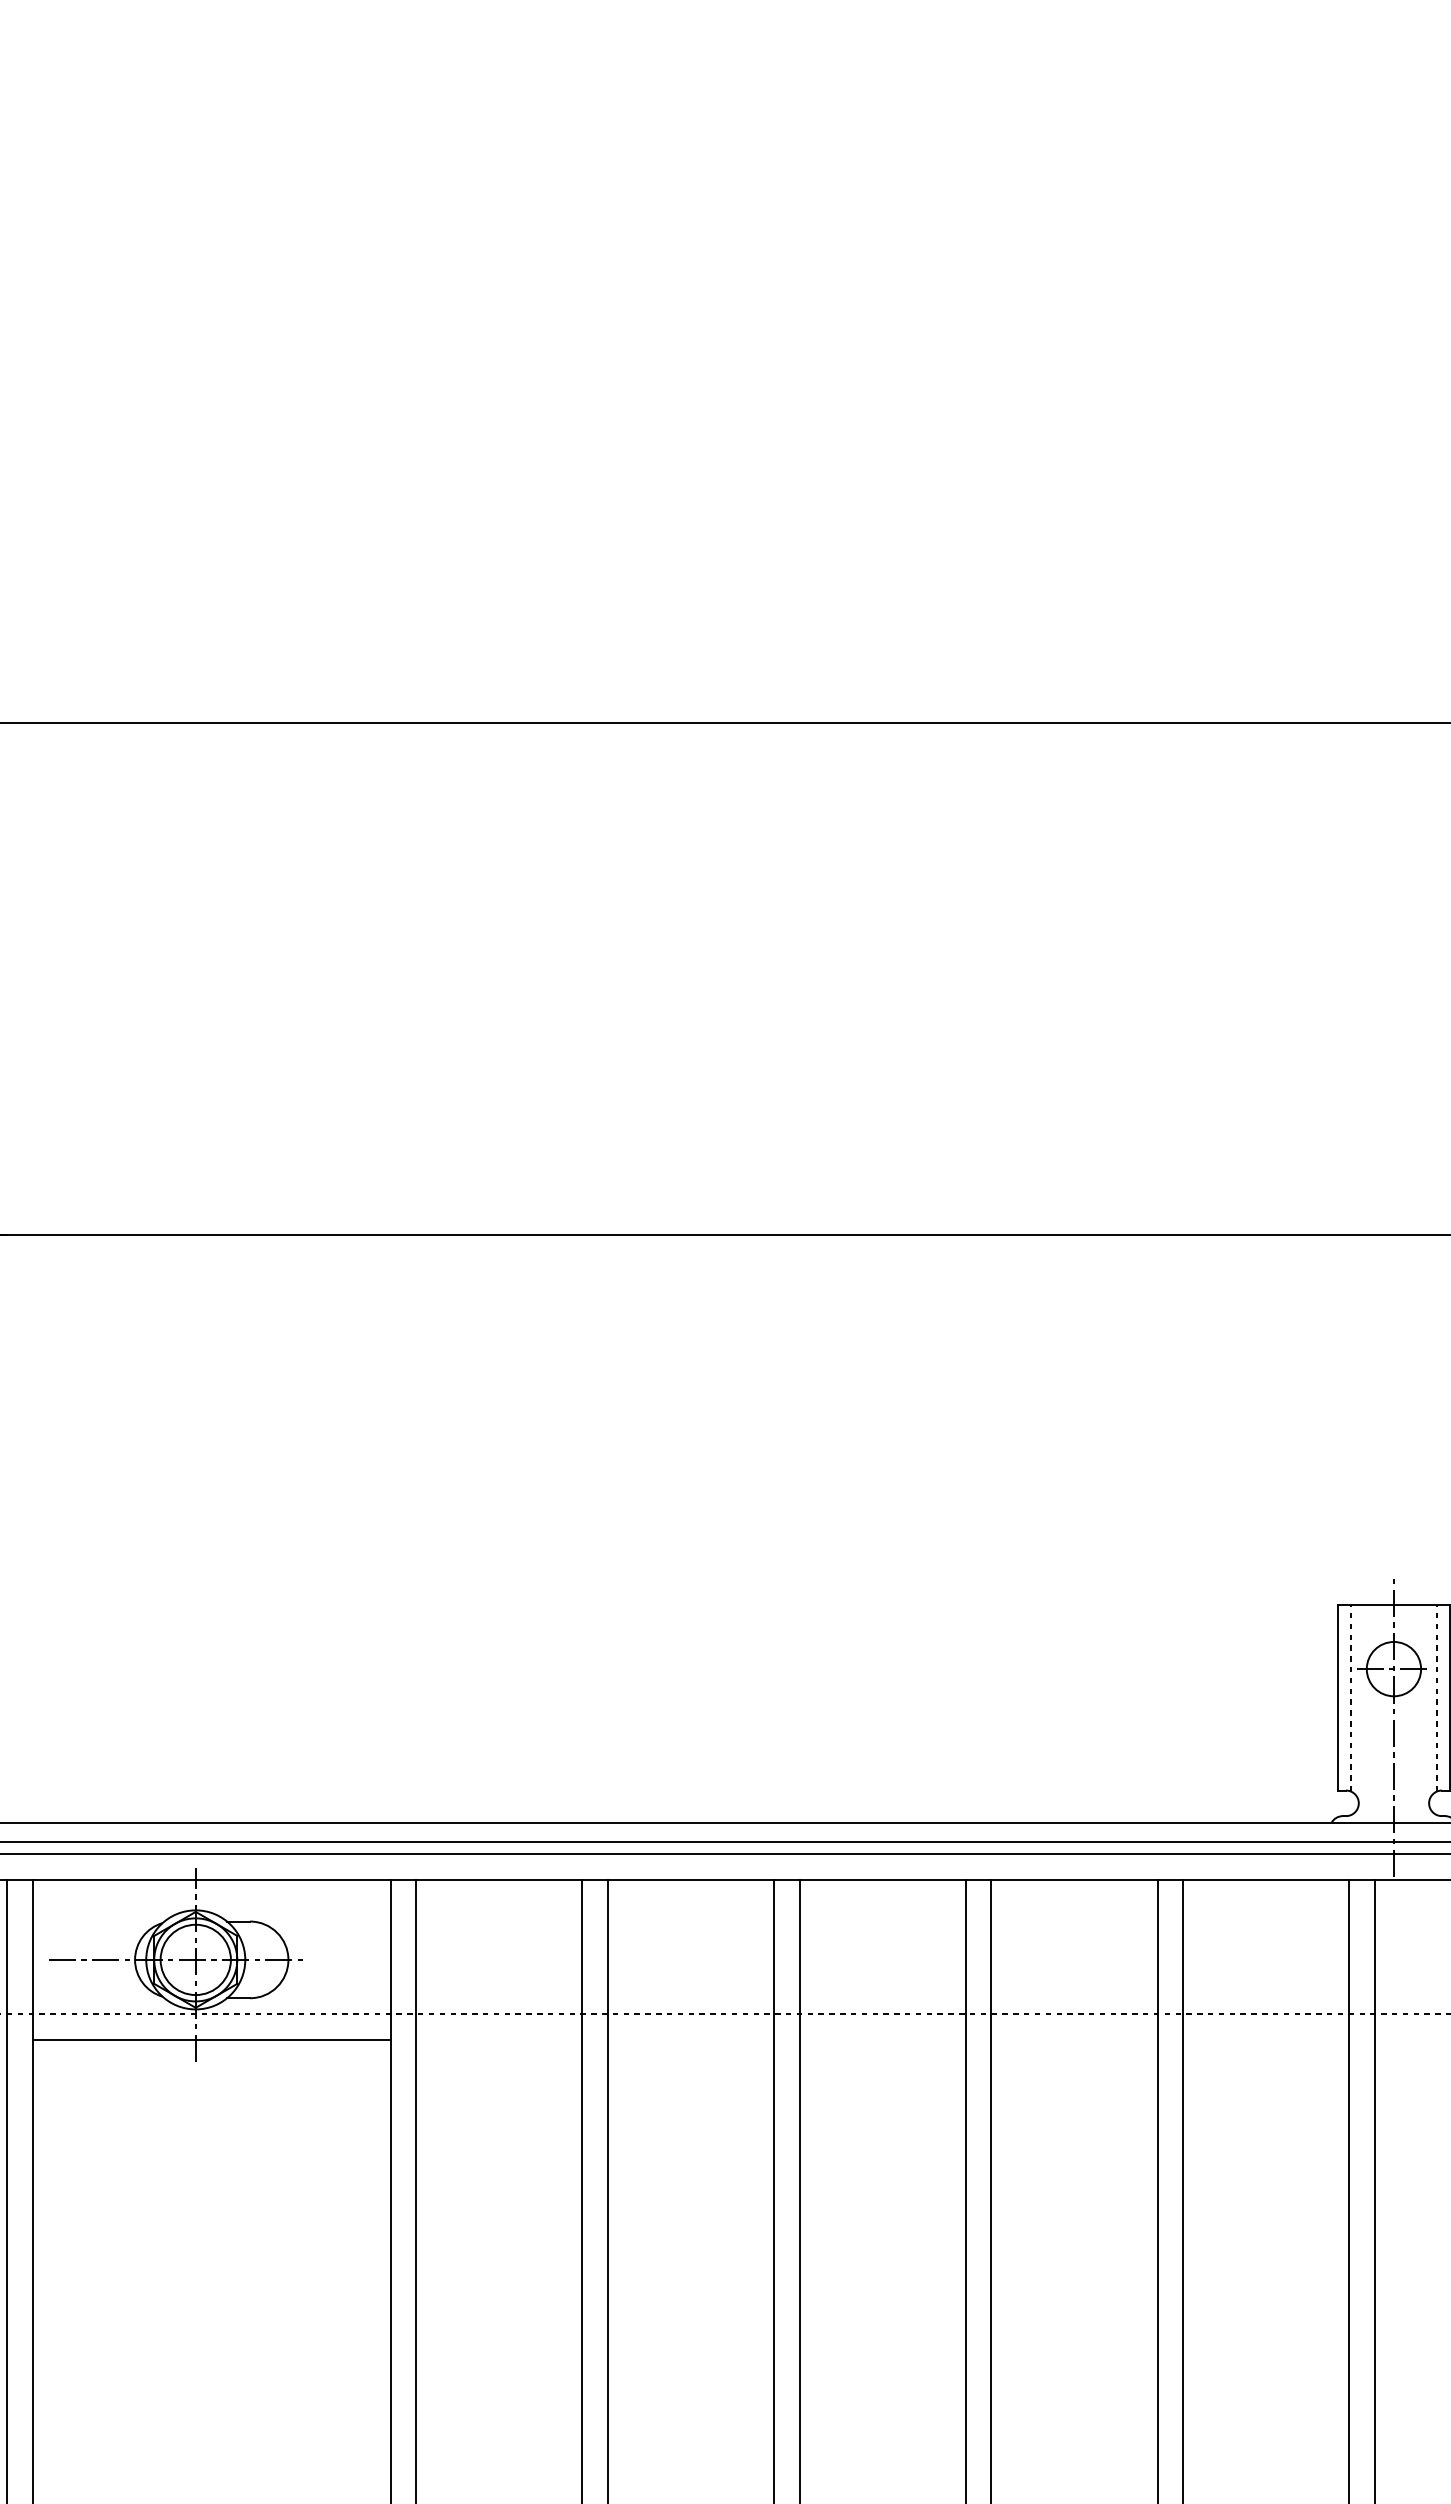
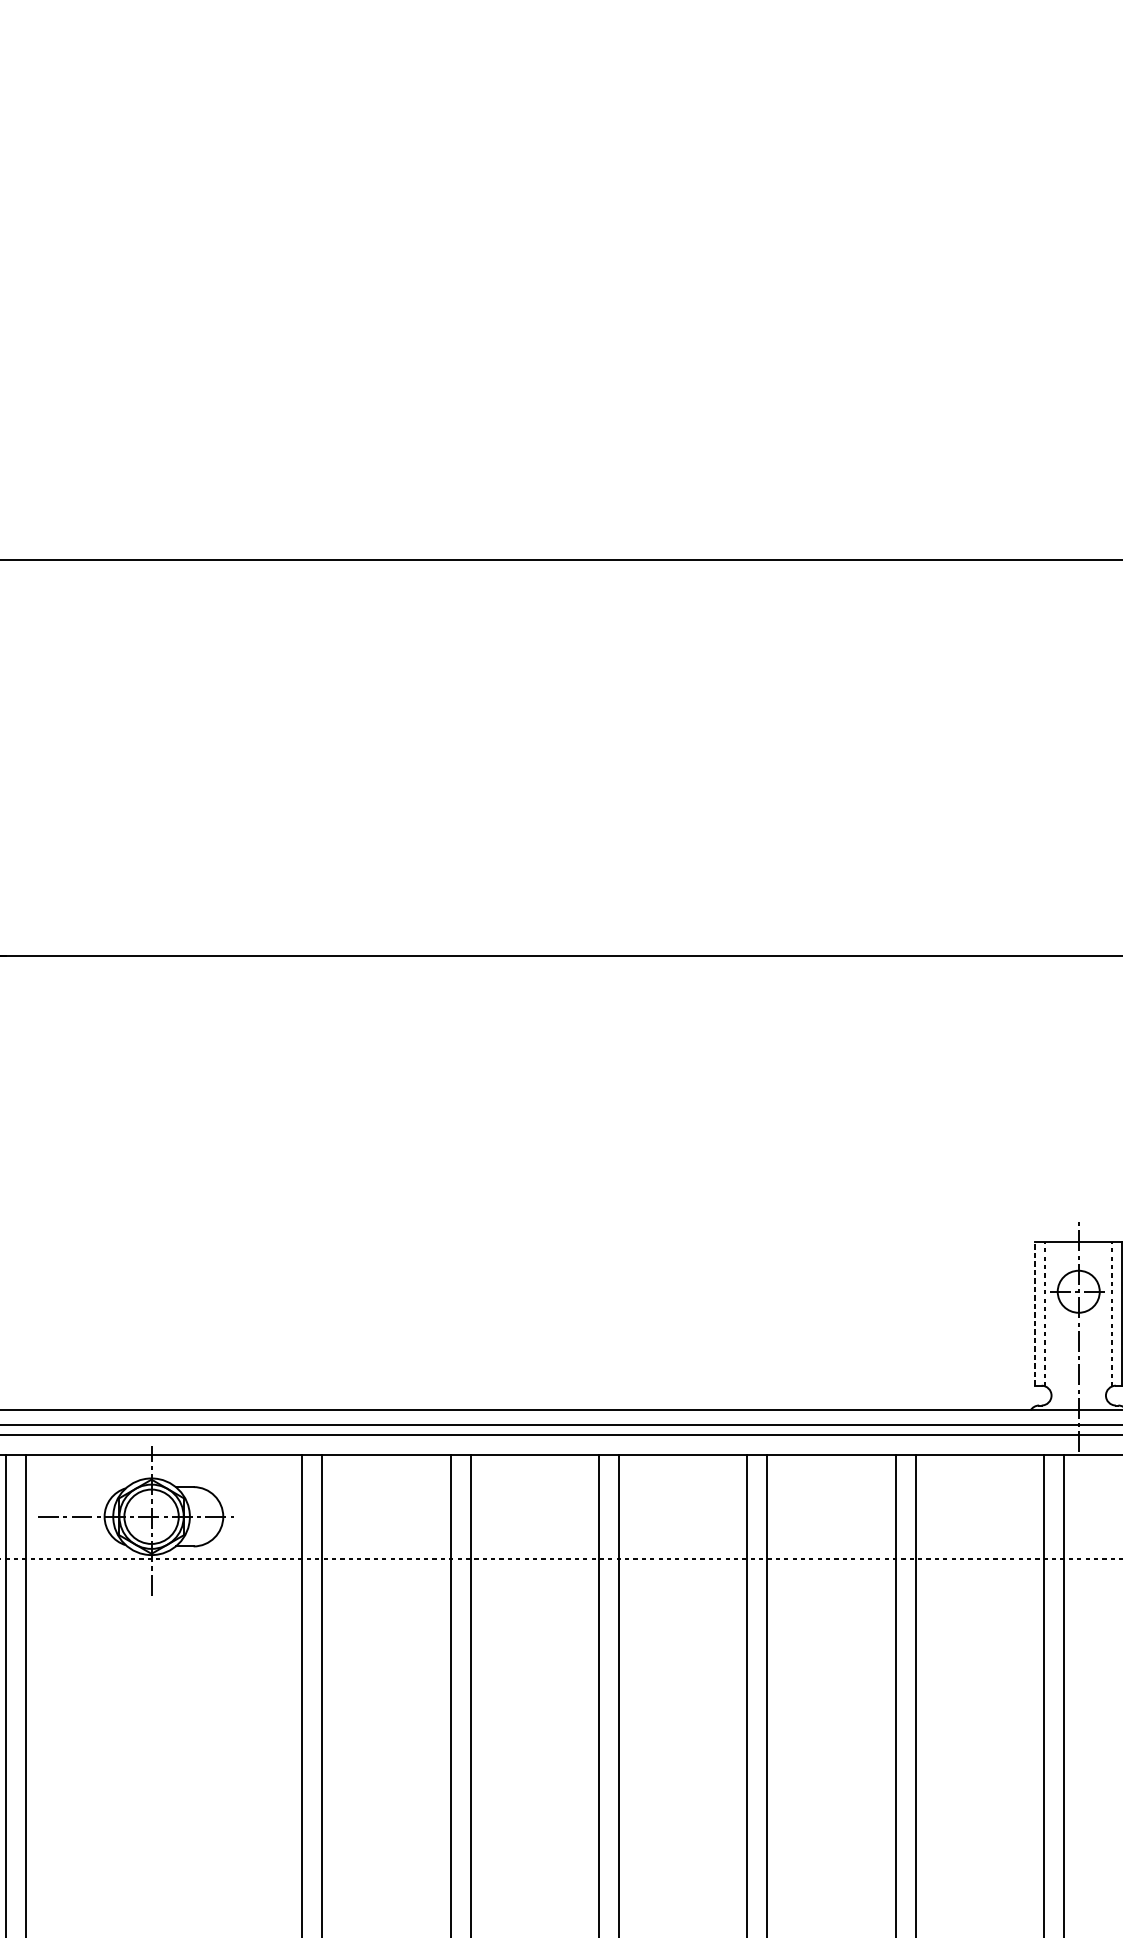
line: (1338, 1697) -> (1035, 1313), solid -> dashed
line: (211, 2039) -> (163, 1578), removed

